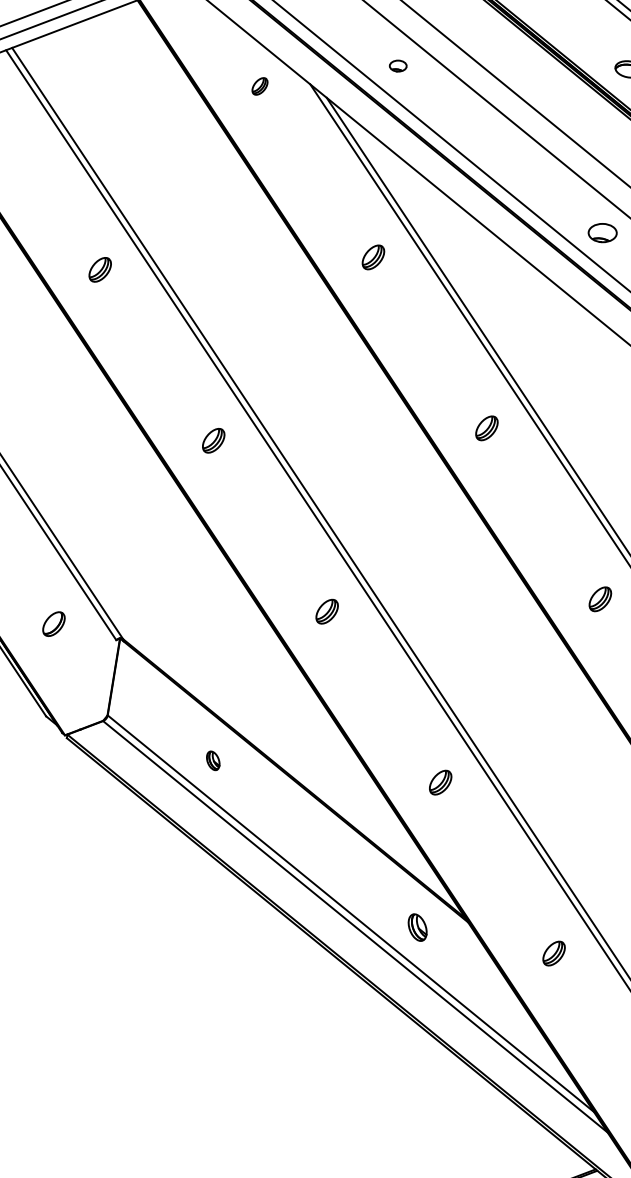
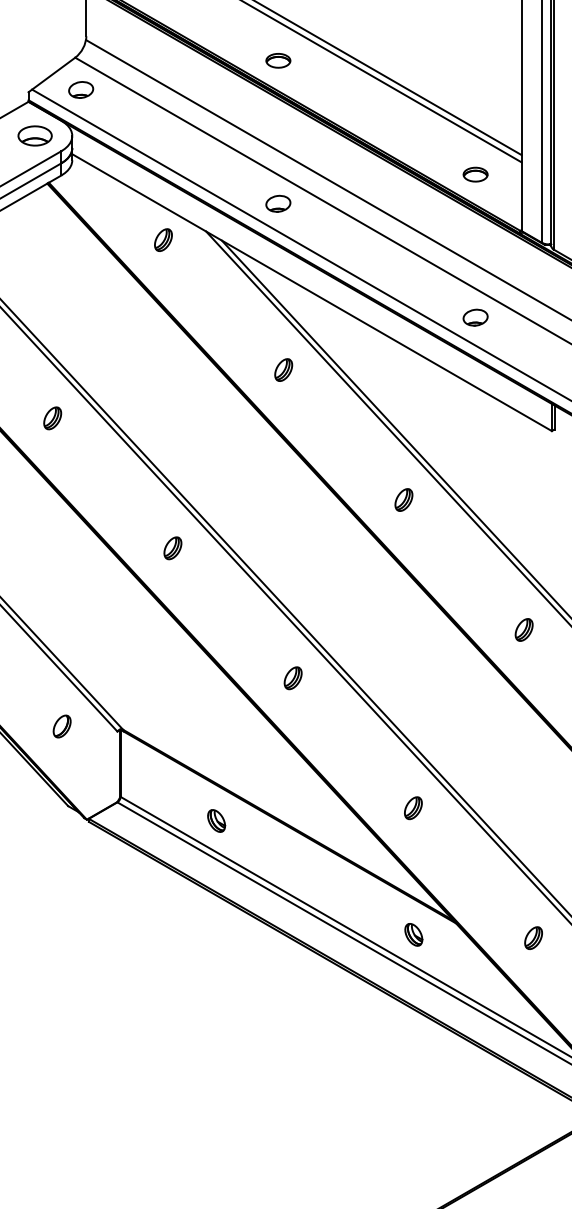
part: (398, 65) -> (278, 203), size x1.67
part: (260, 85) -> (163, 239), size x1.43
part: (213, 760) -> (216, 820), size x1.43

